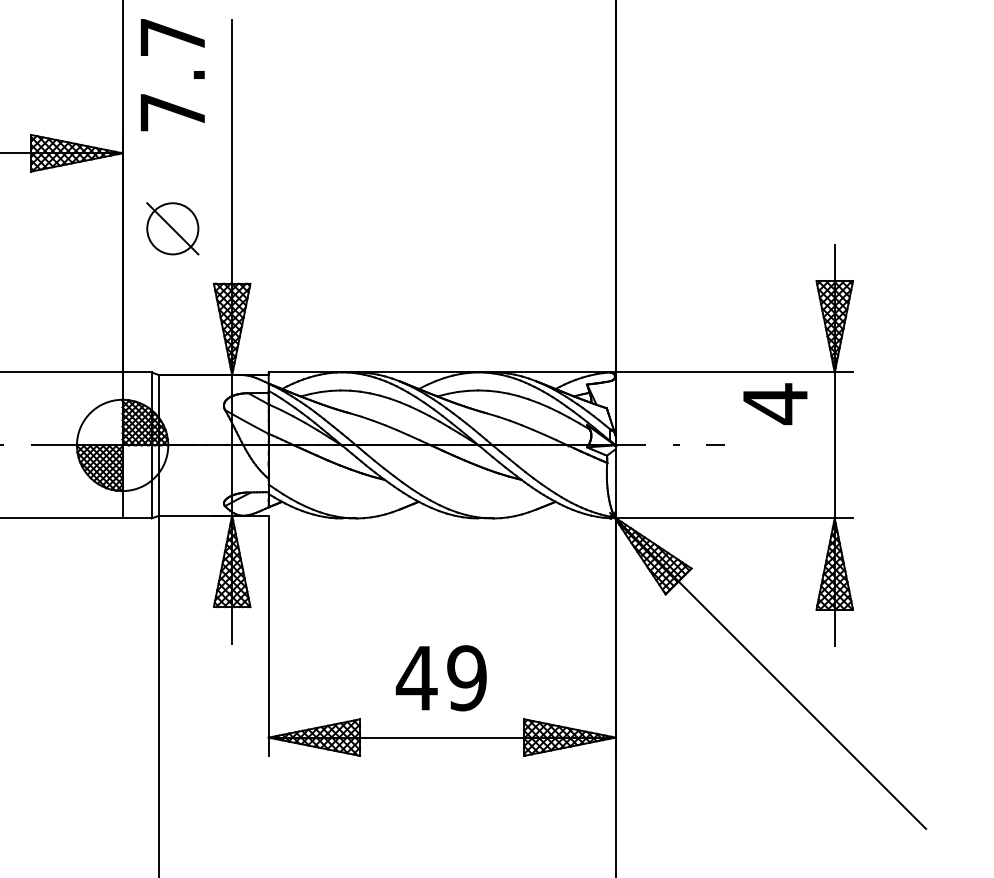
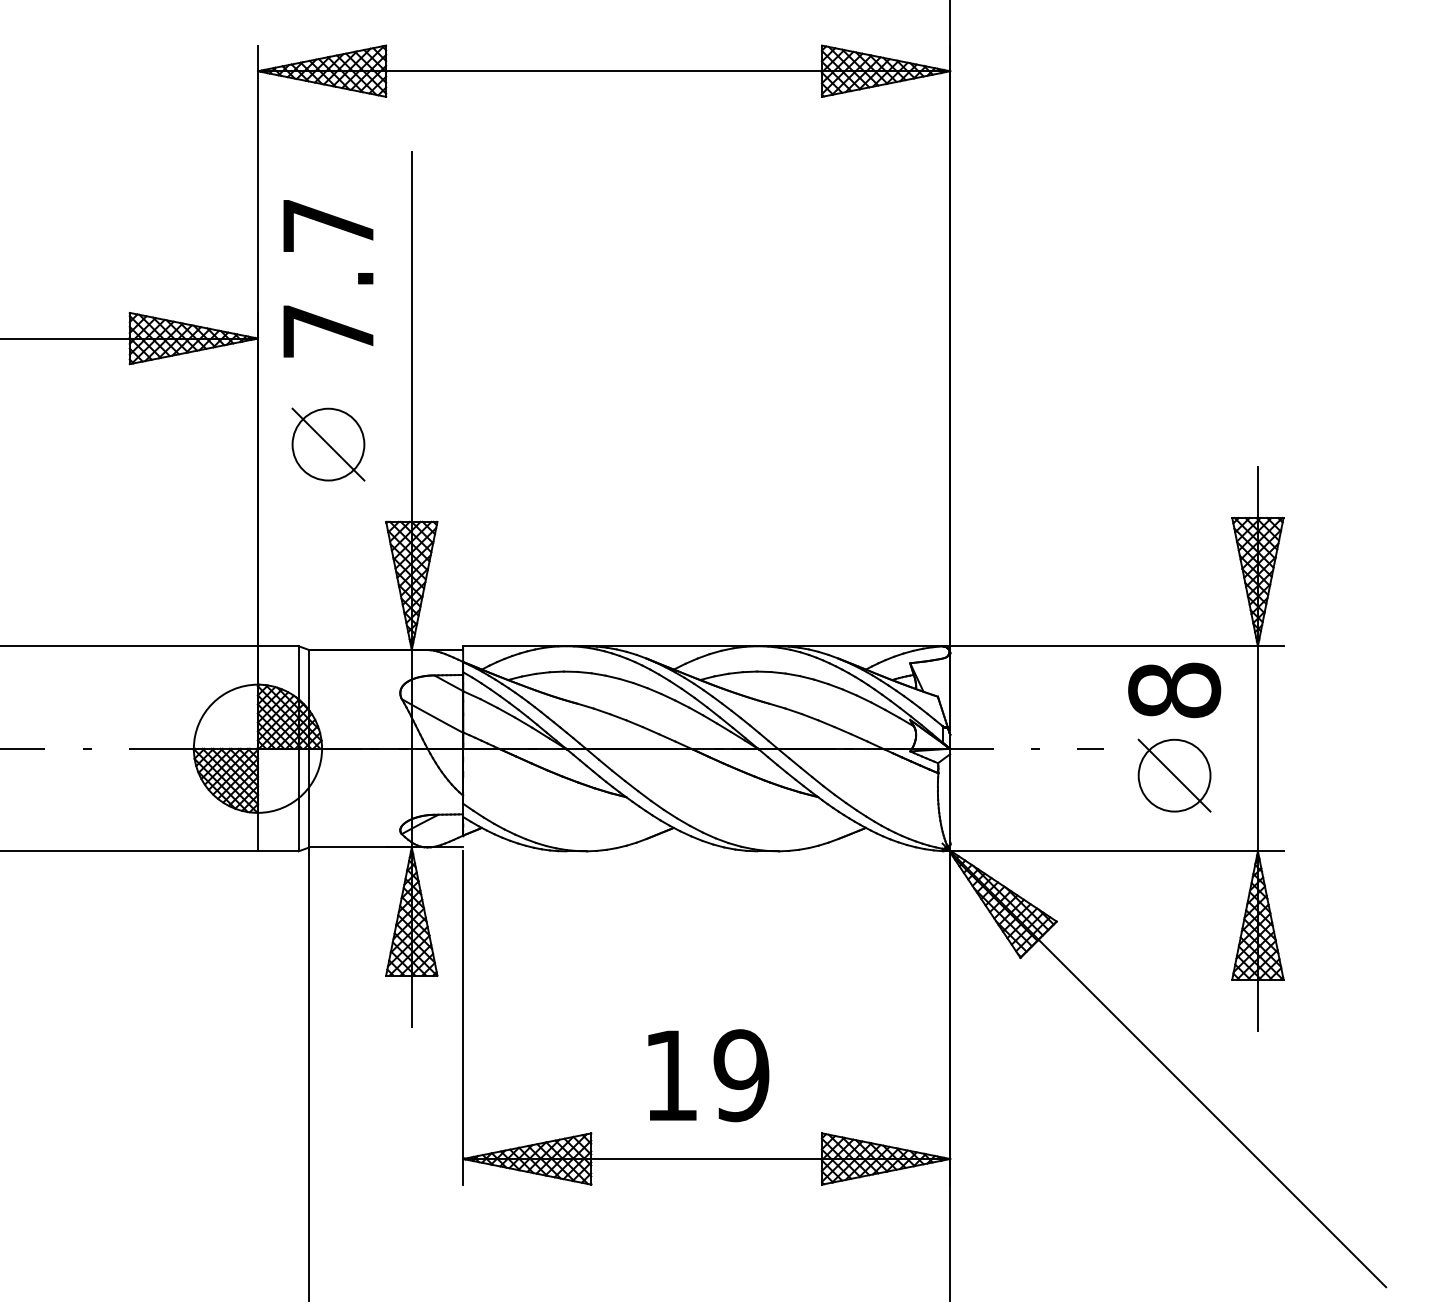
text: (172, 74) -> (328, 278), moved
text: (775, 403) -> (1174, 690), 4 -> 8
part: (775, 464) -> (1174, 775), added
text: (416, 678) -> (670, 1075), 49 -> 19

